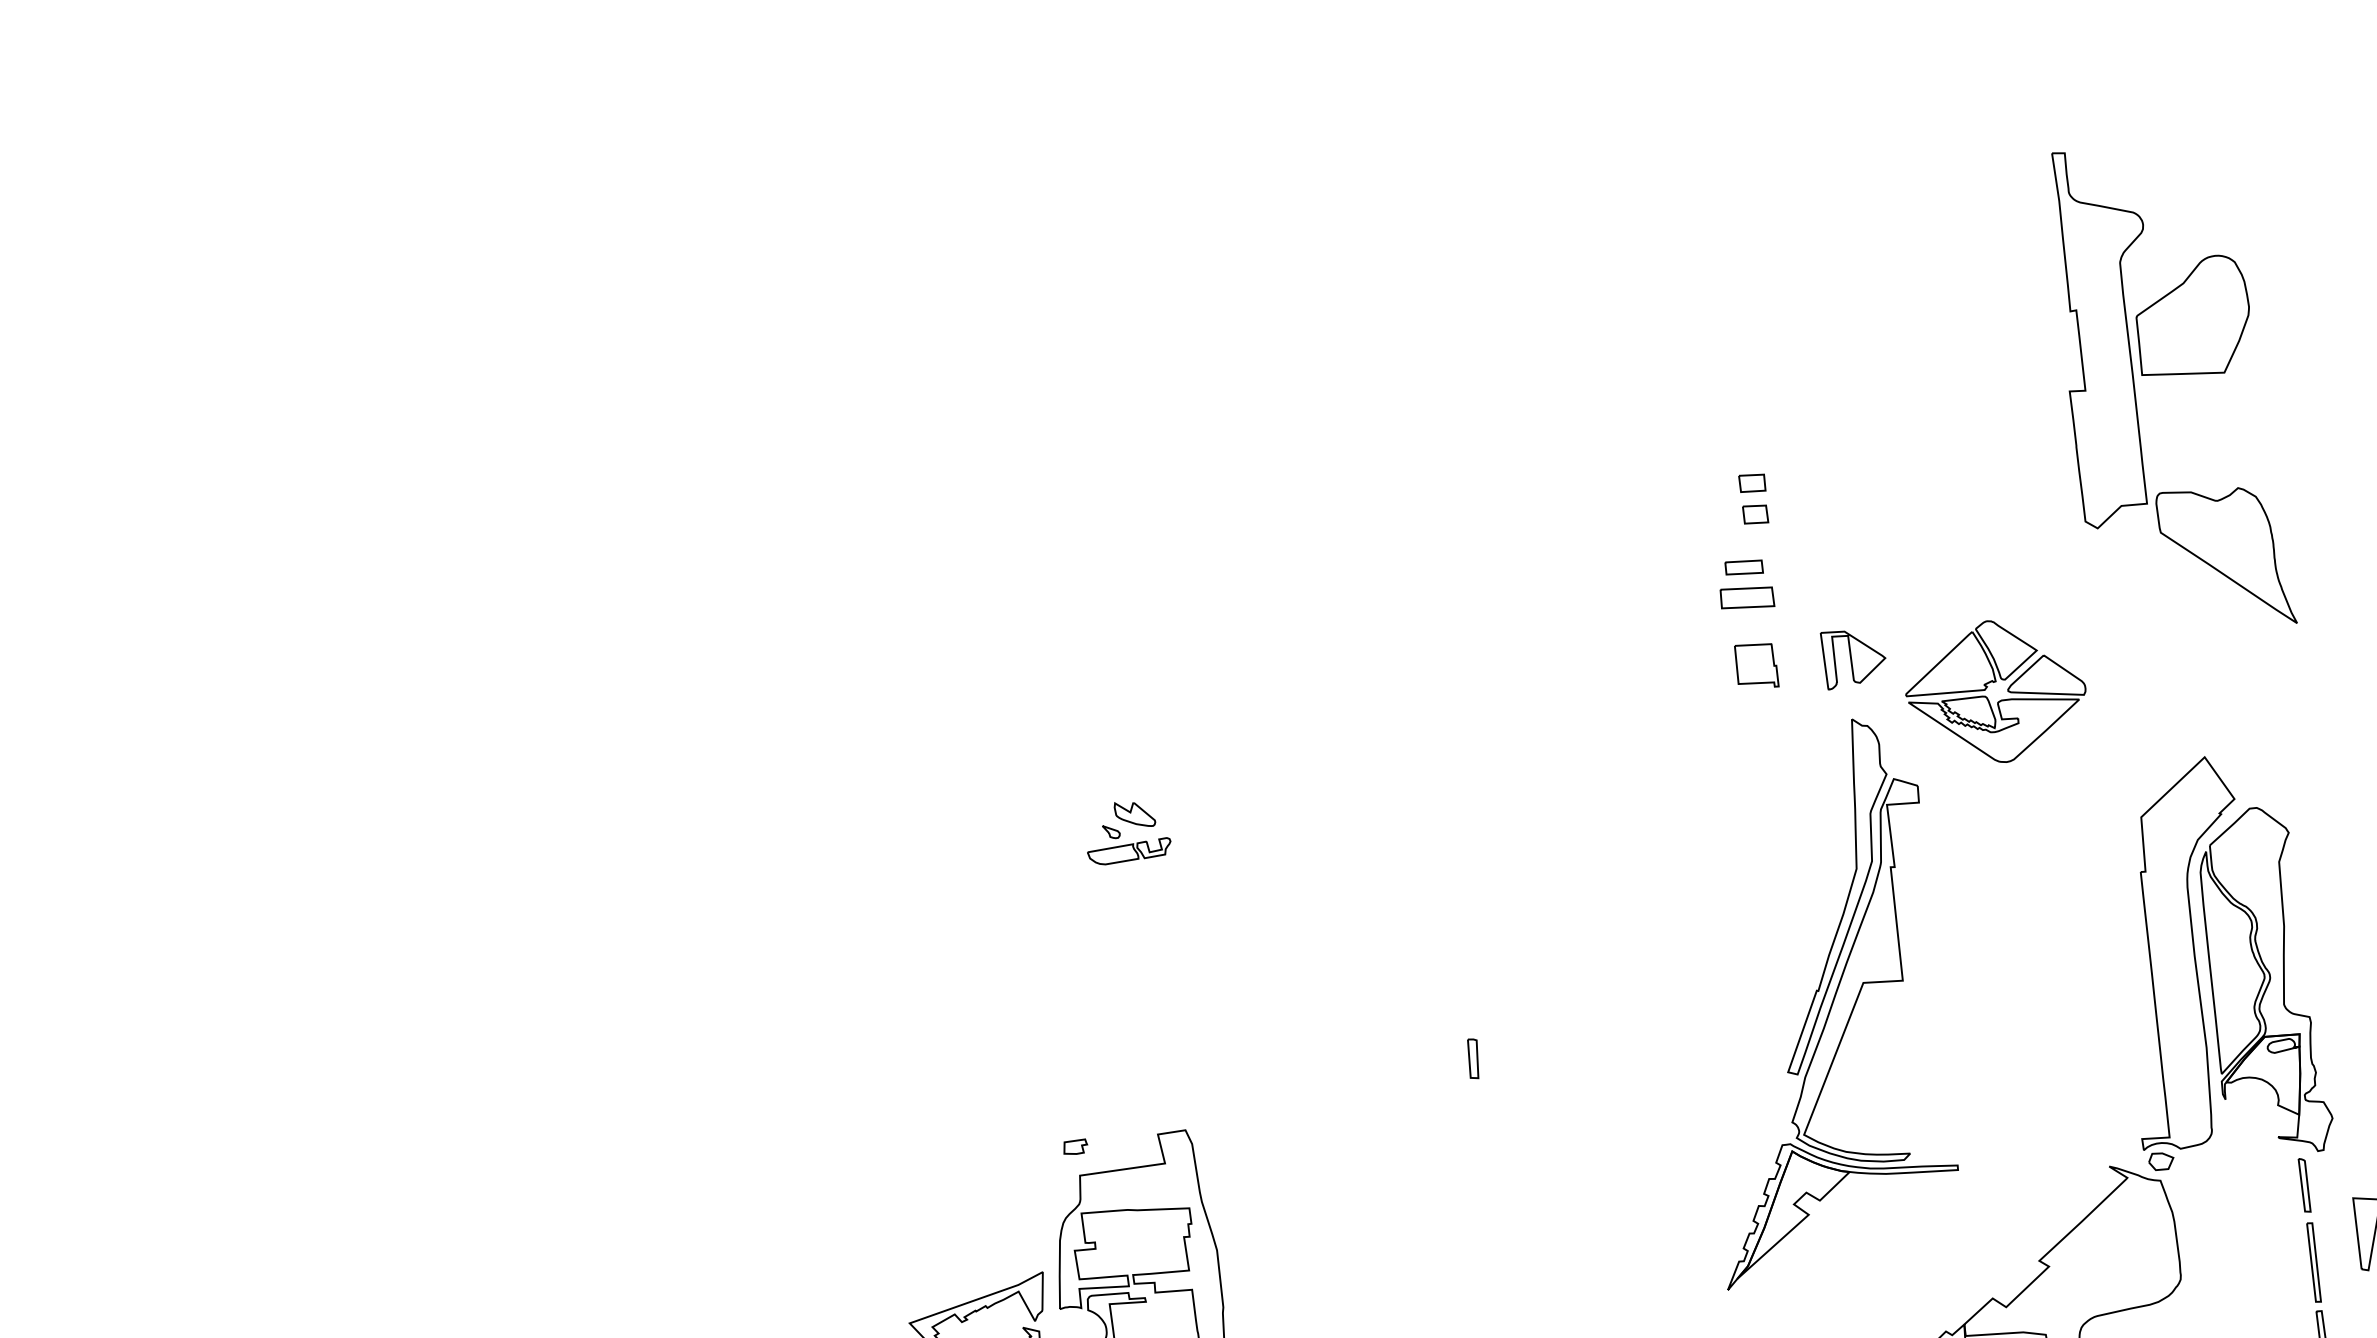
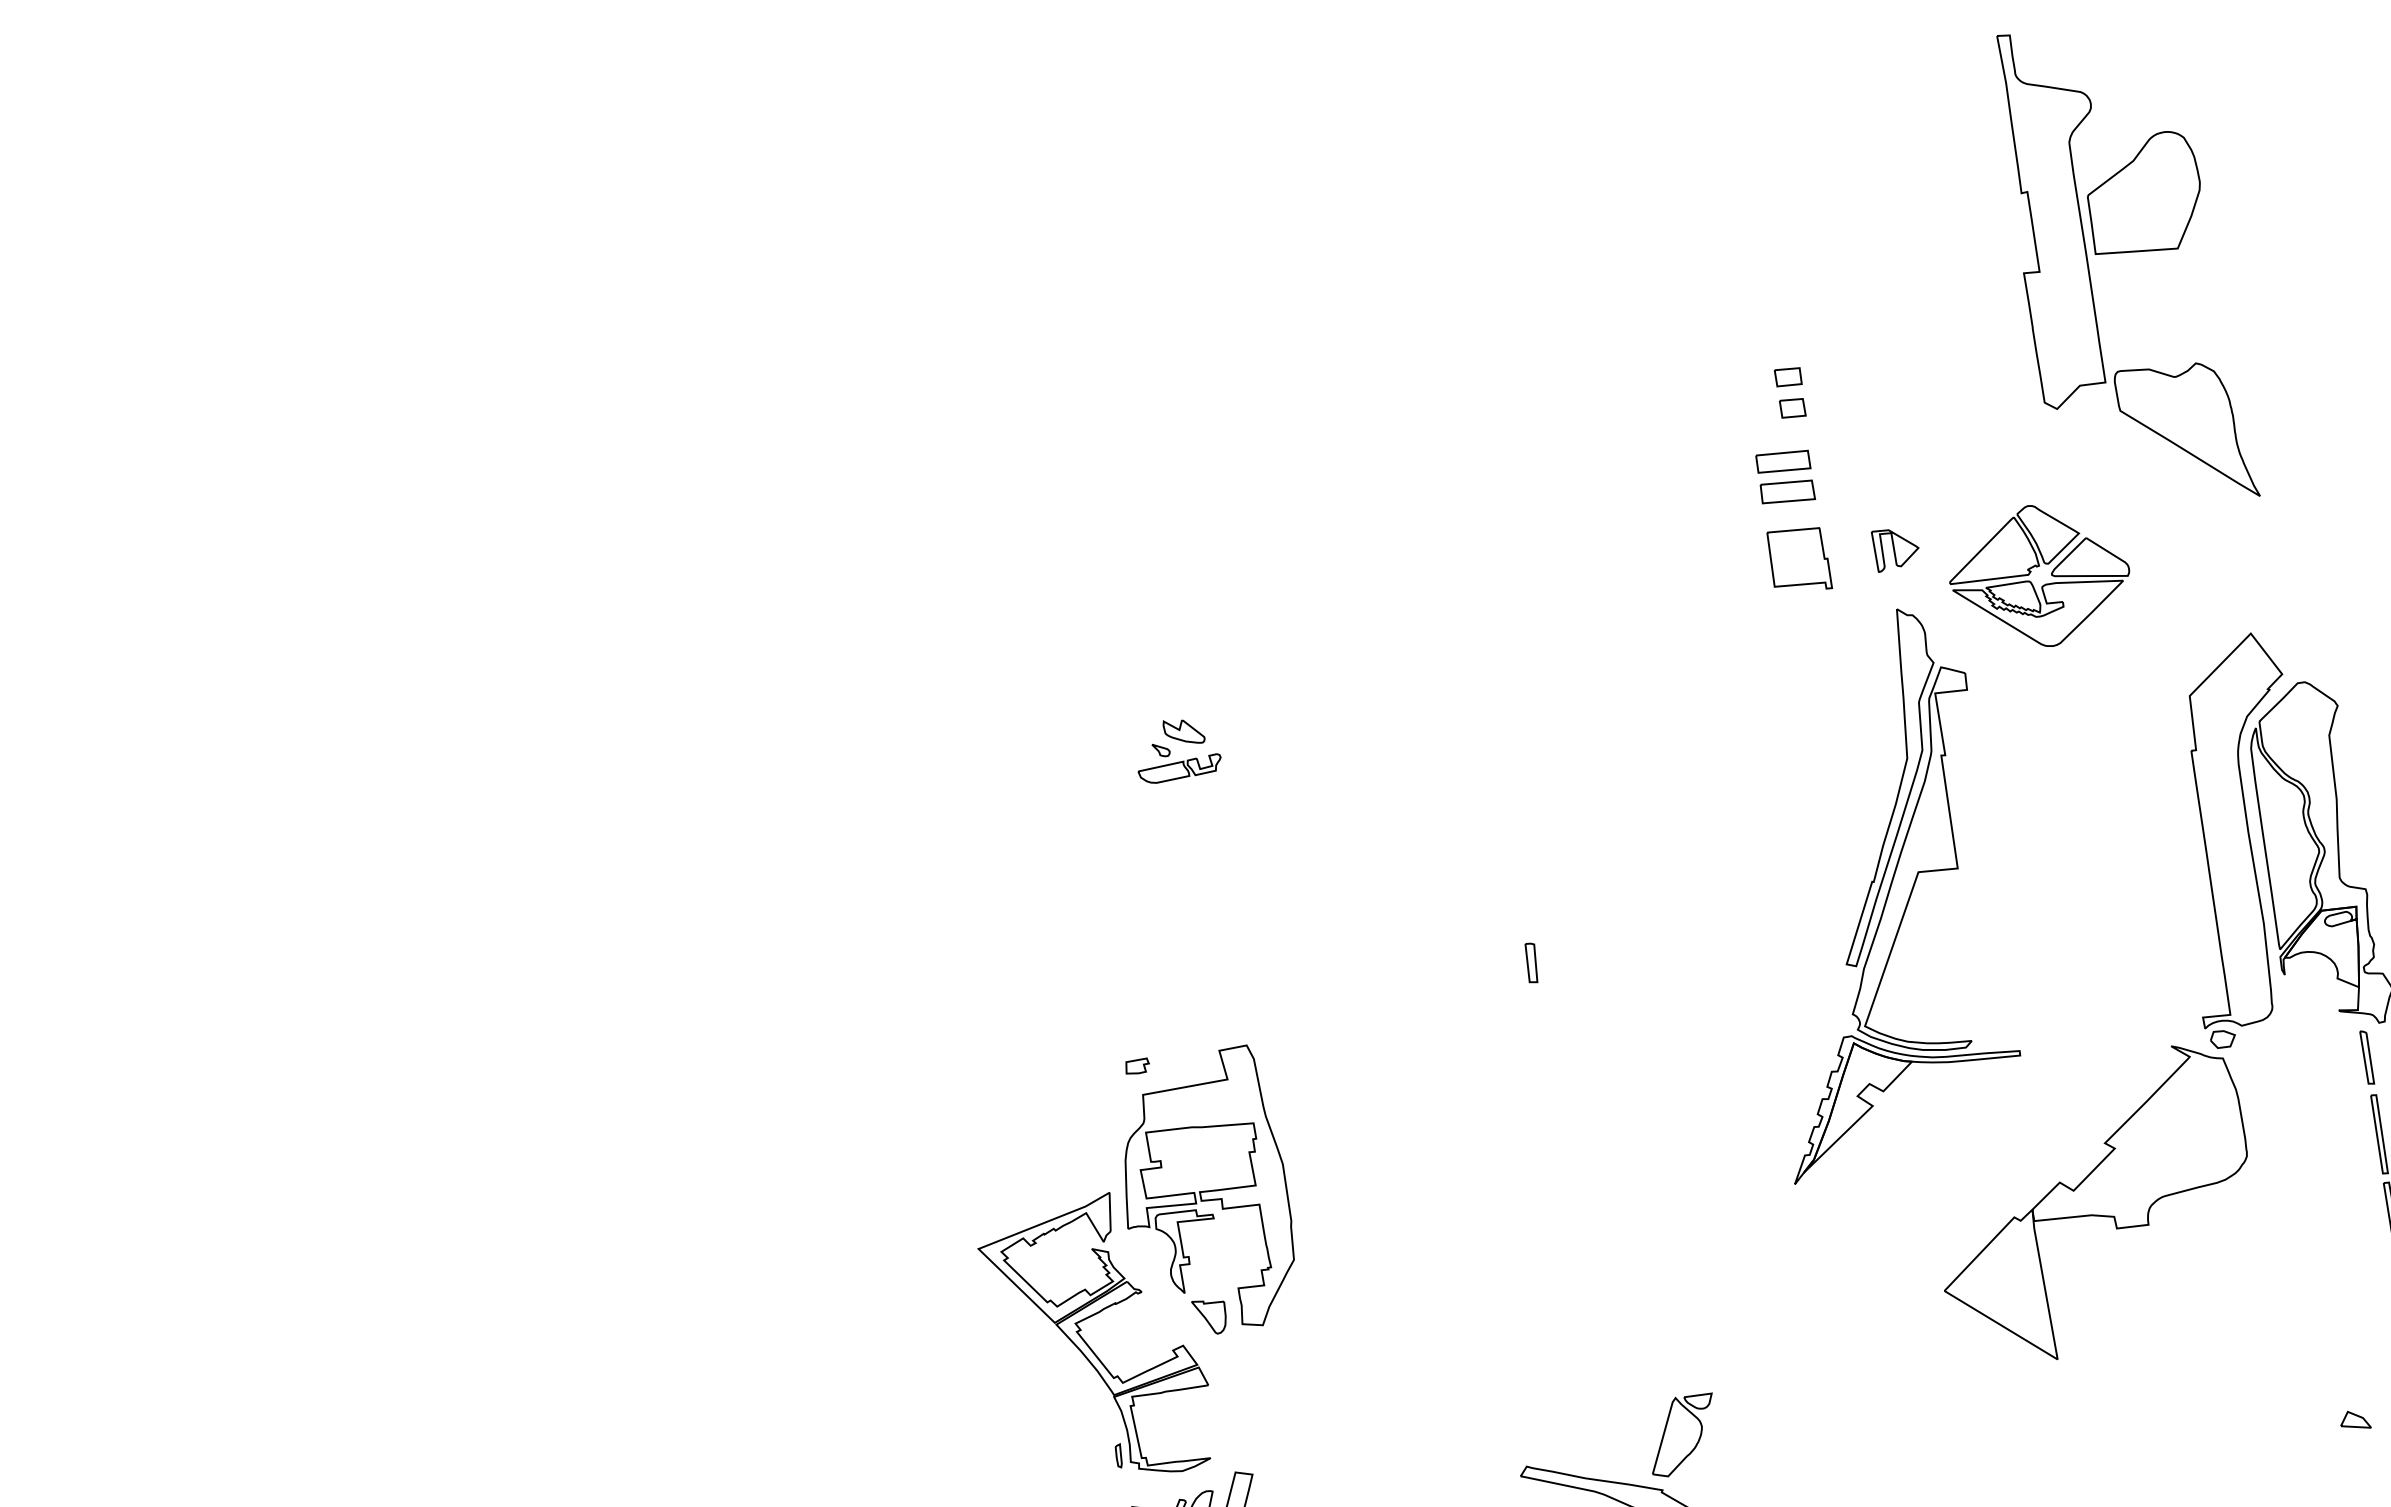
part: (2170, 375) -> (2124, 253), moved
part: (1744, 567) -> (1783, 461), size x1.43
part: (1851, 660) -> (1894, 550), size x0.71
part: (1756, 664) -> (1799, 558), size x1.43

